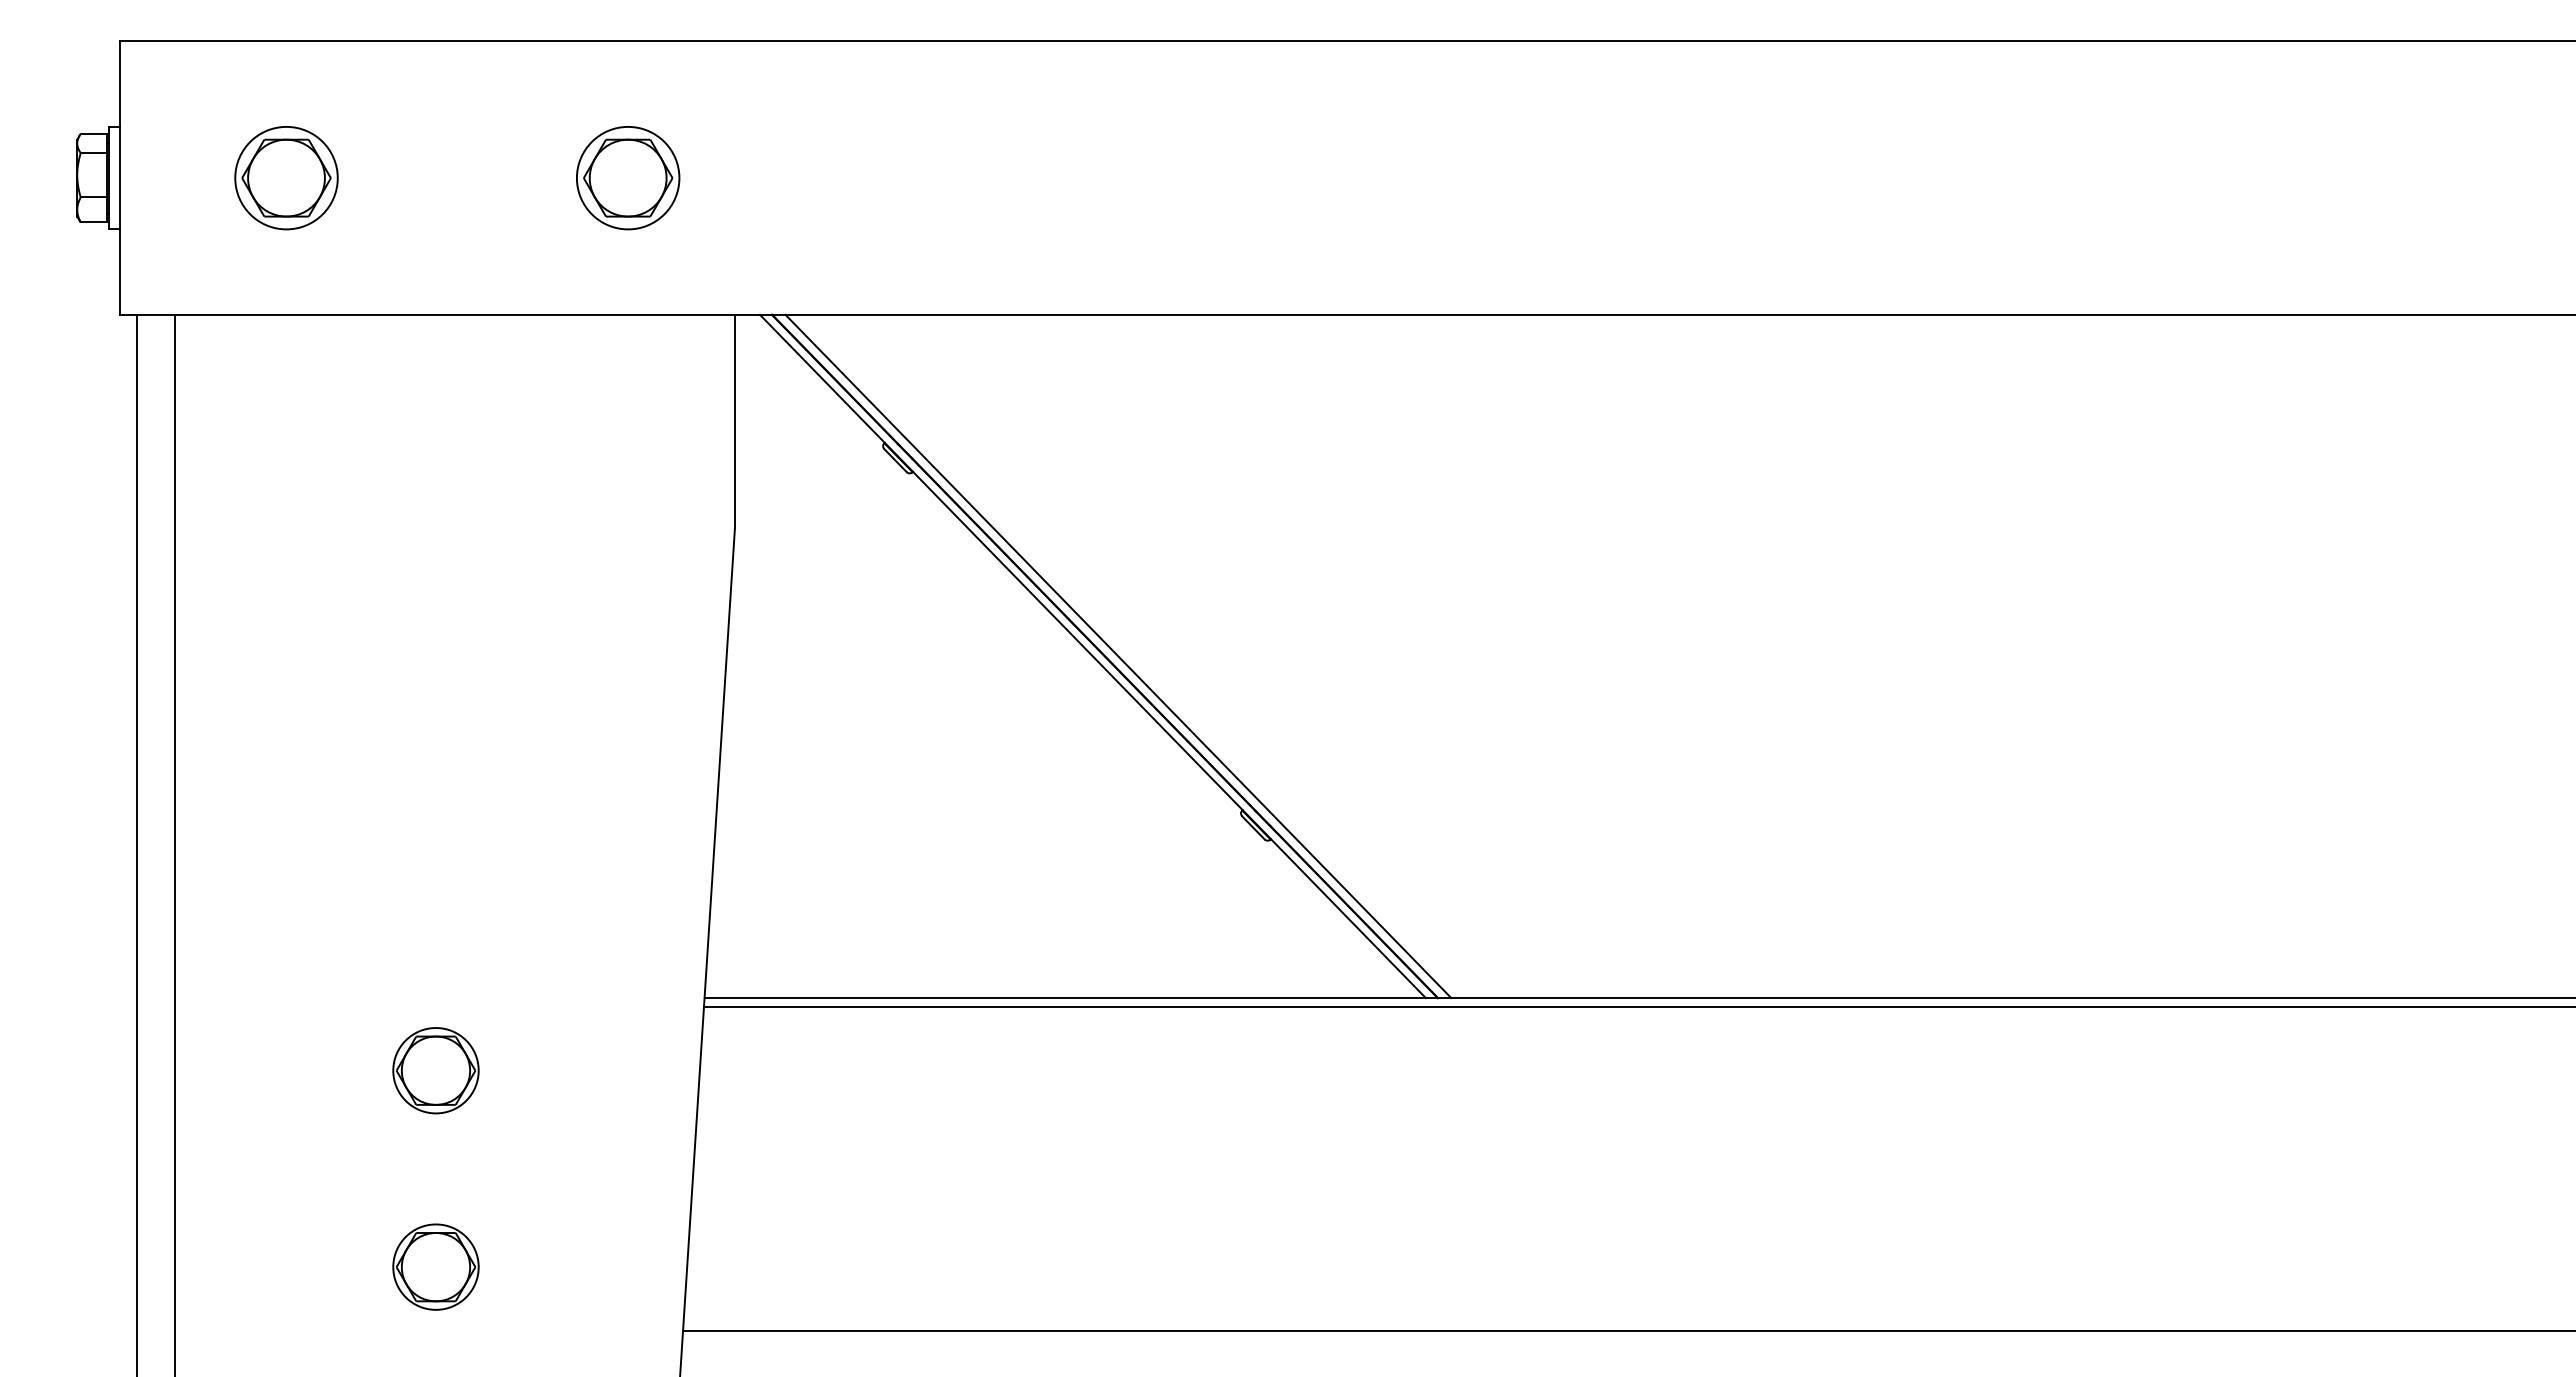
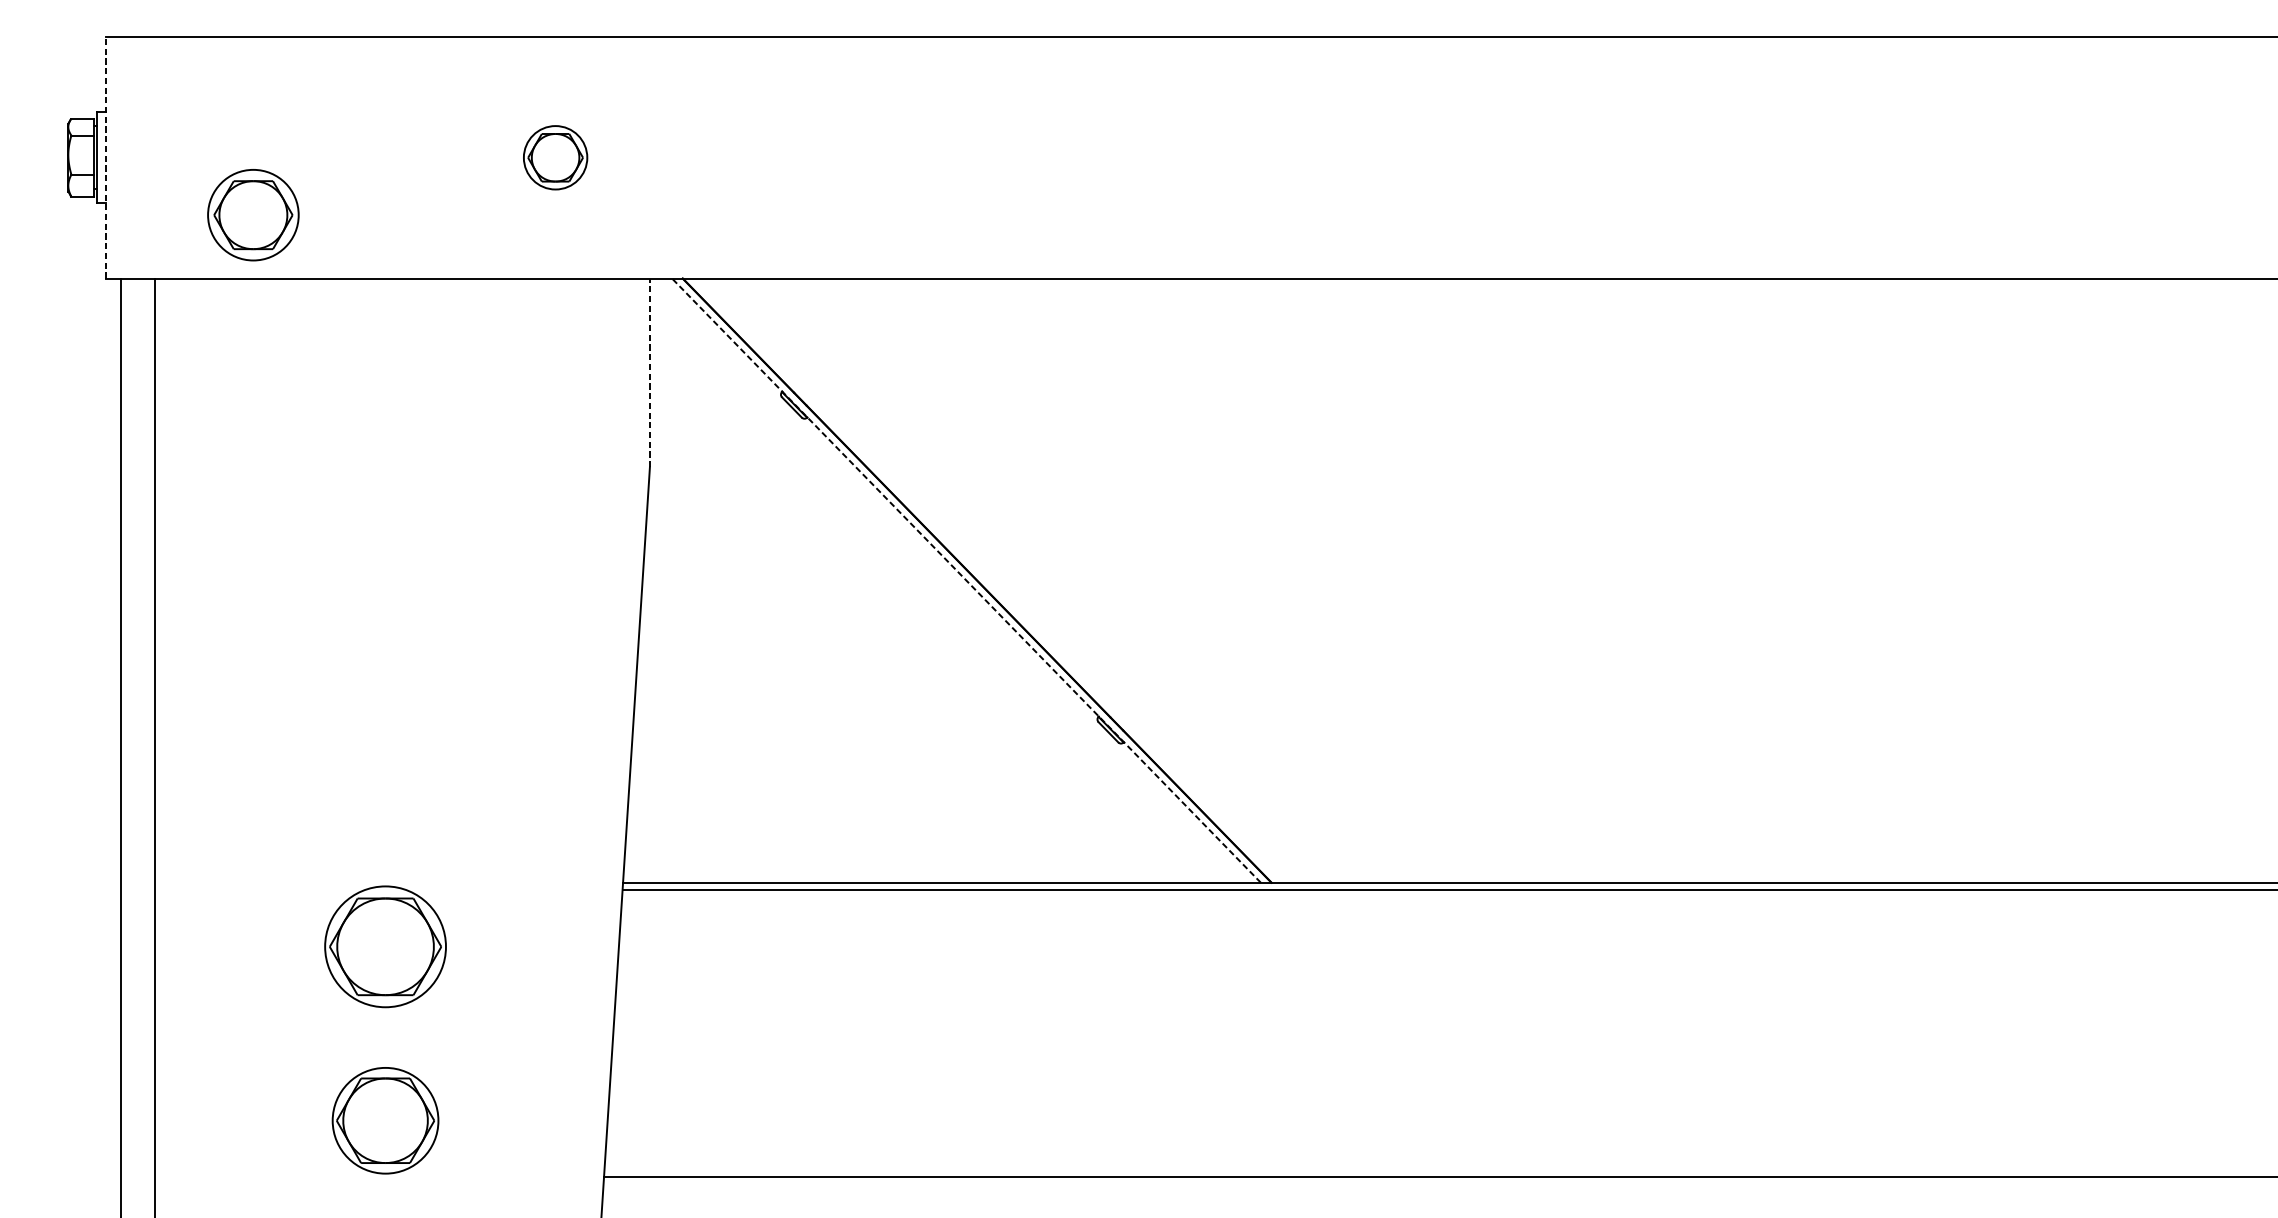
line: (119, 178) -> (105, 158), solid -> dashed
part: (286, 178) -> (253, 215), moved
part: (628, 178) -> (555, 158), size x0.7
line: (734, 421) -> (649, 372), solid -> dashed
line: (1092, 656) -> (966, 580), solid -> dashed
line: (1118, 656) -> (989, 580), removed
part: (435, 1070) -> (385, 946), size x1.6
part: (435, 1266) -> (385, 1120), size x1.4

